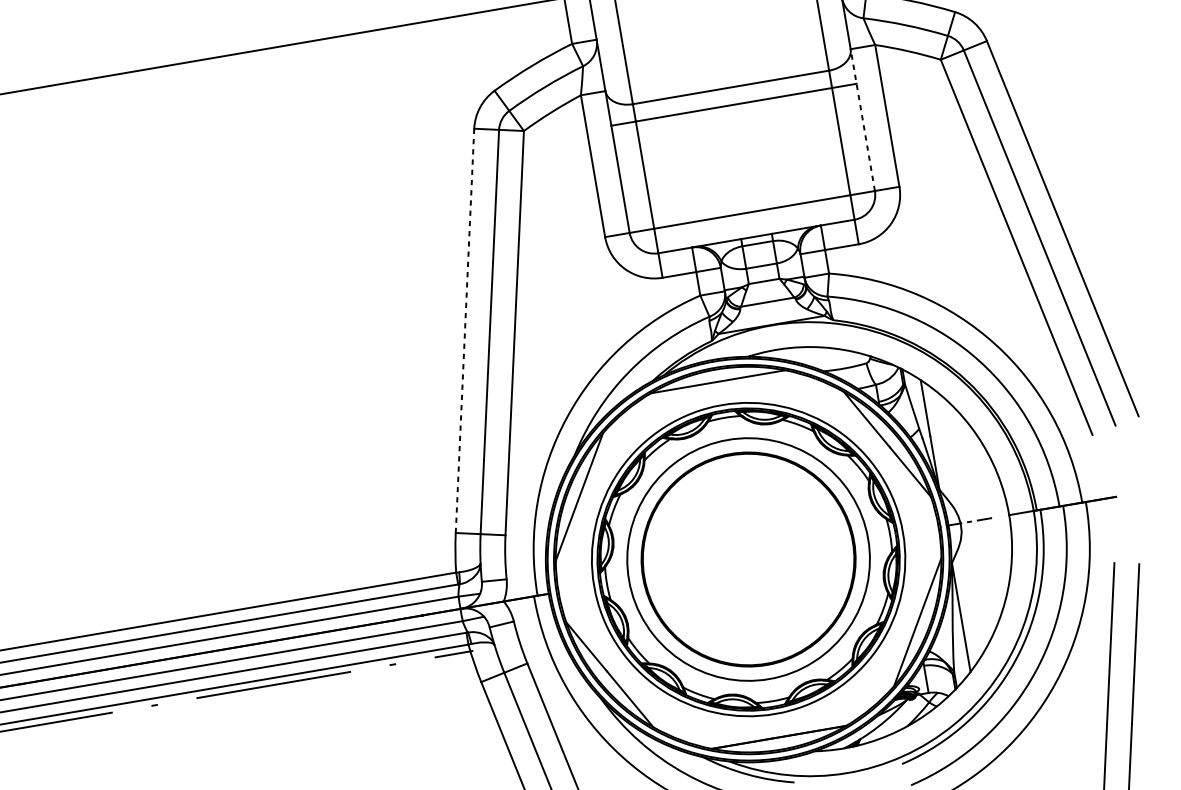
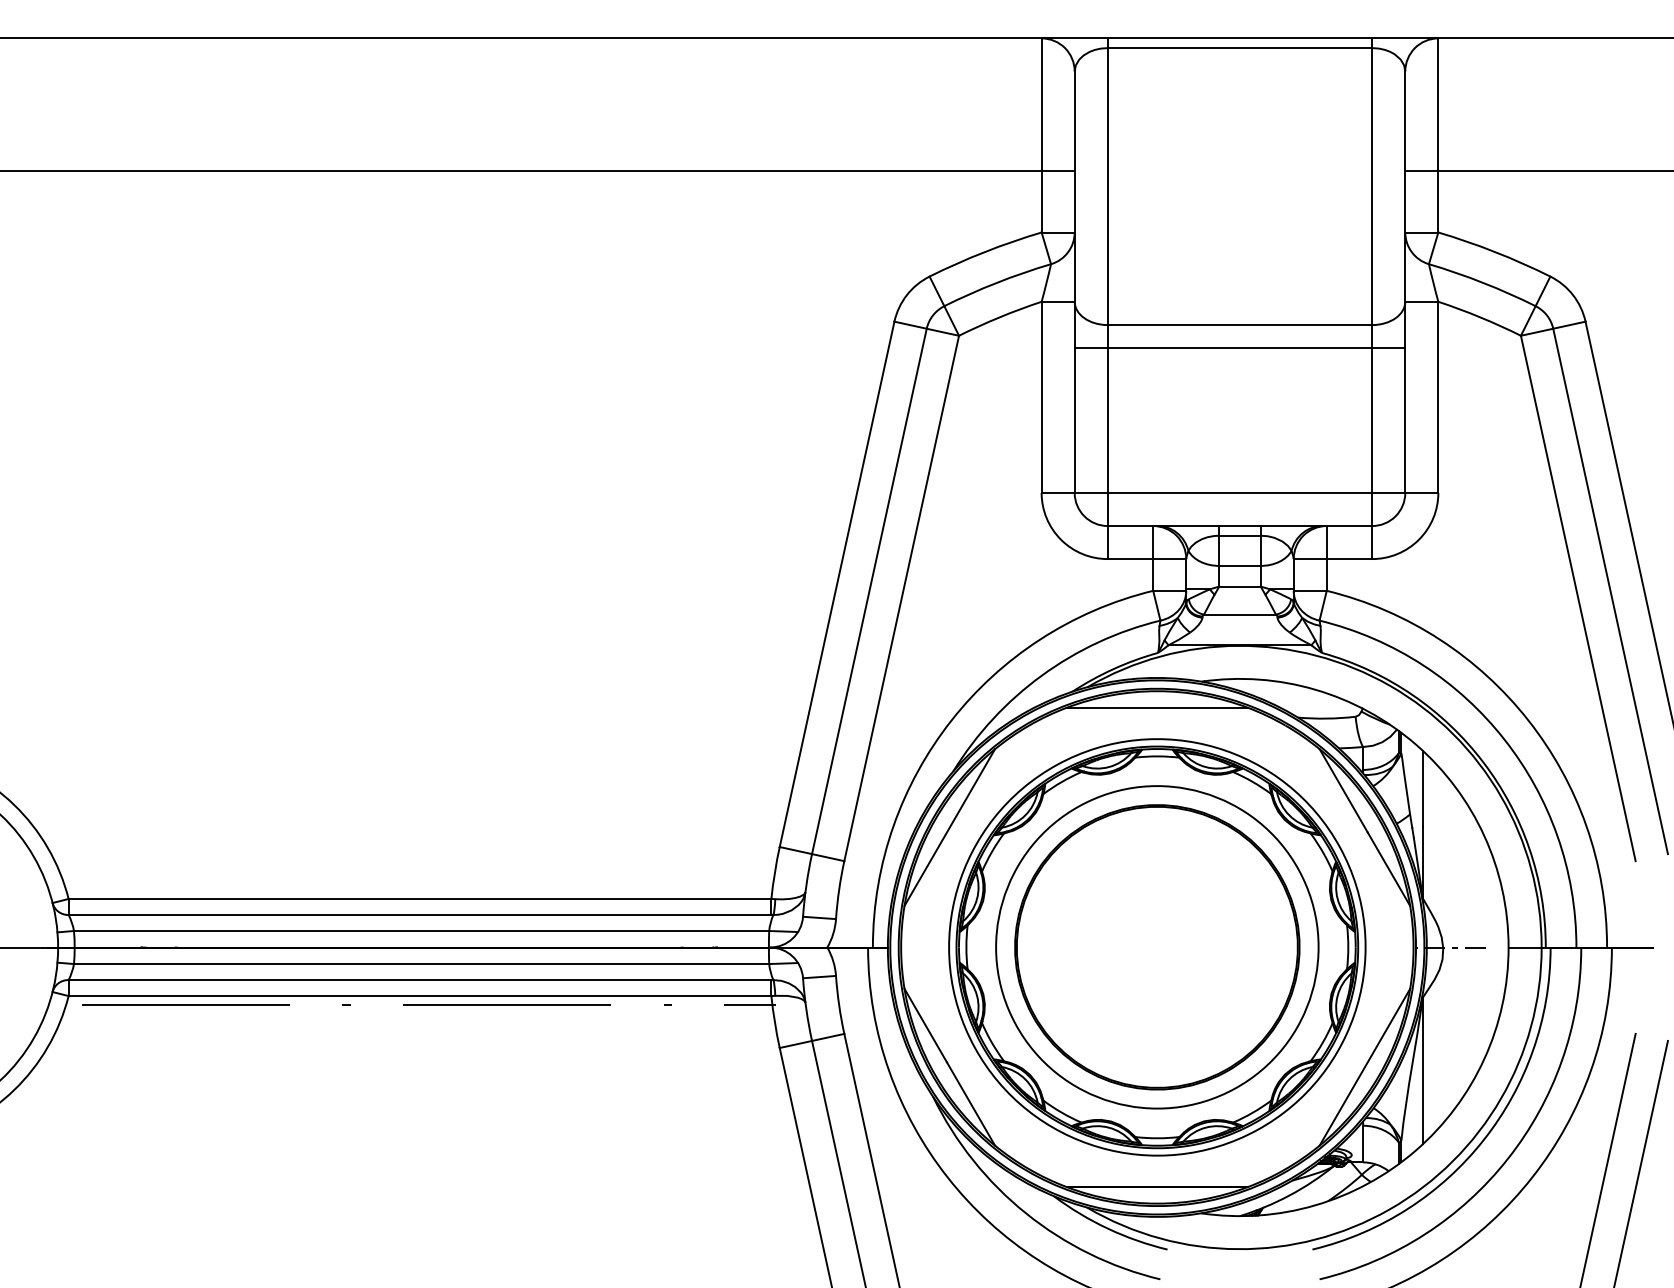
line: (862, 120) -> (1405, 397), dashed -> solid
line: (465, 330) -> (837, 584), dashed -> solid

